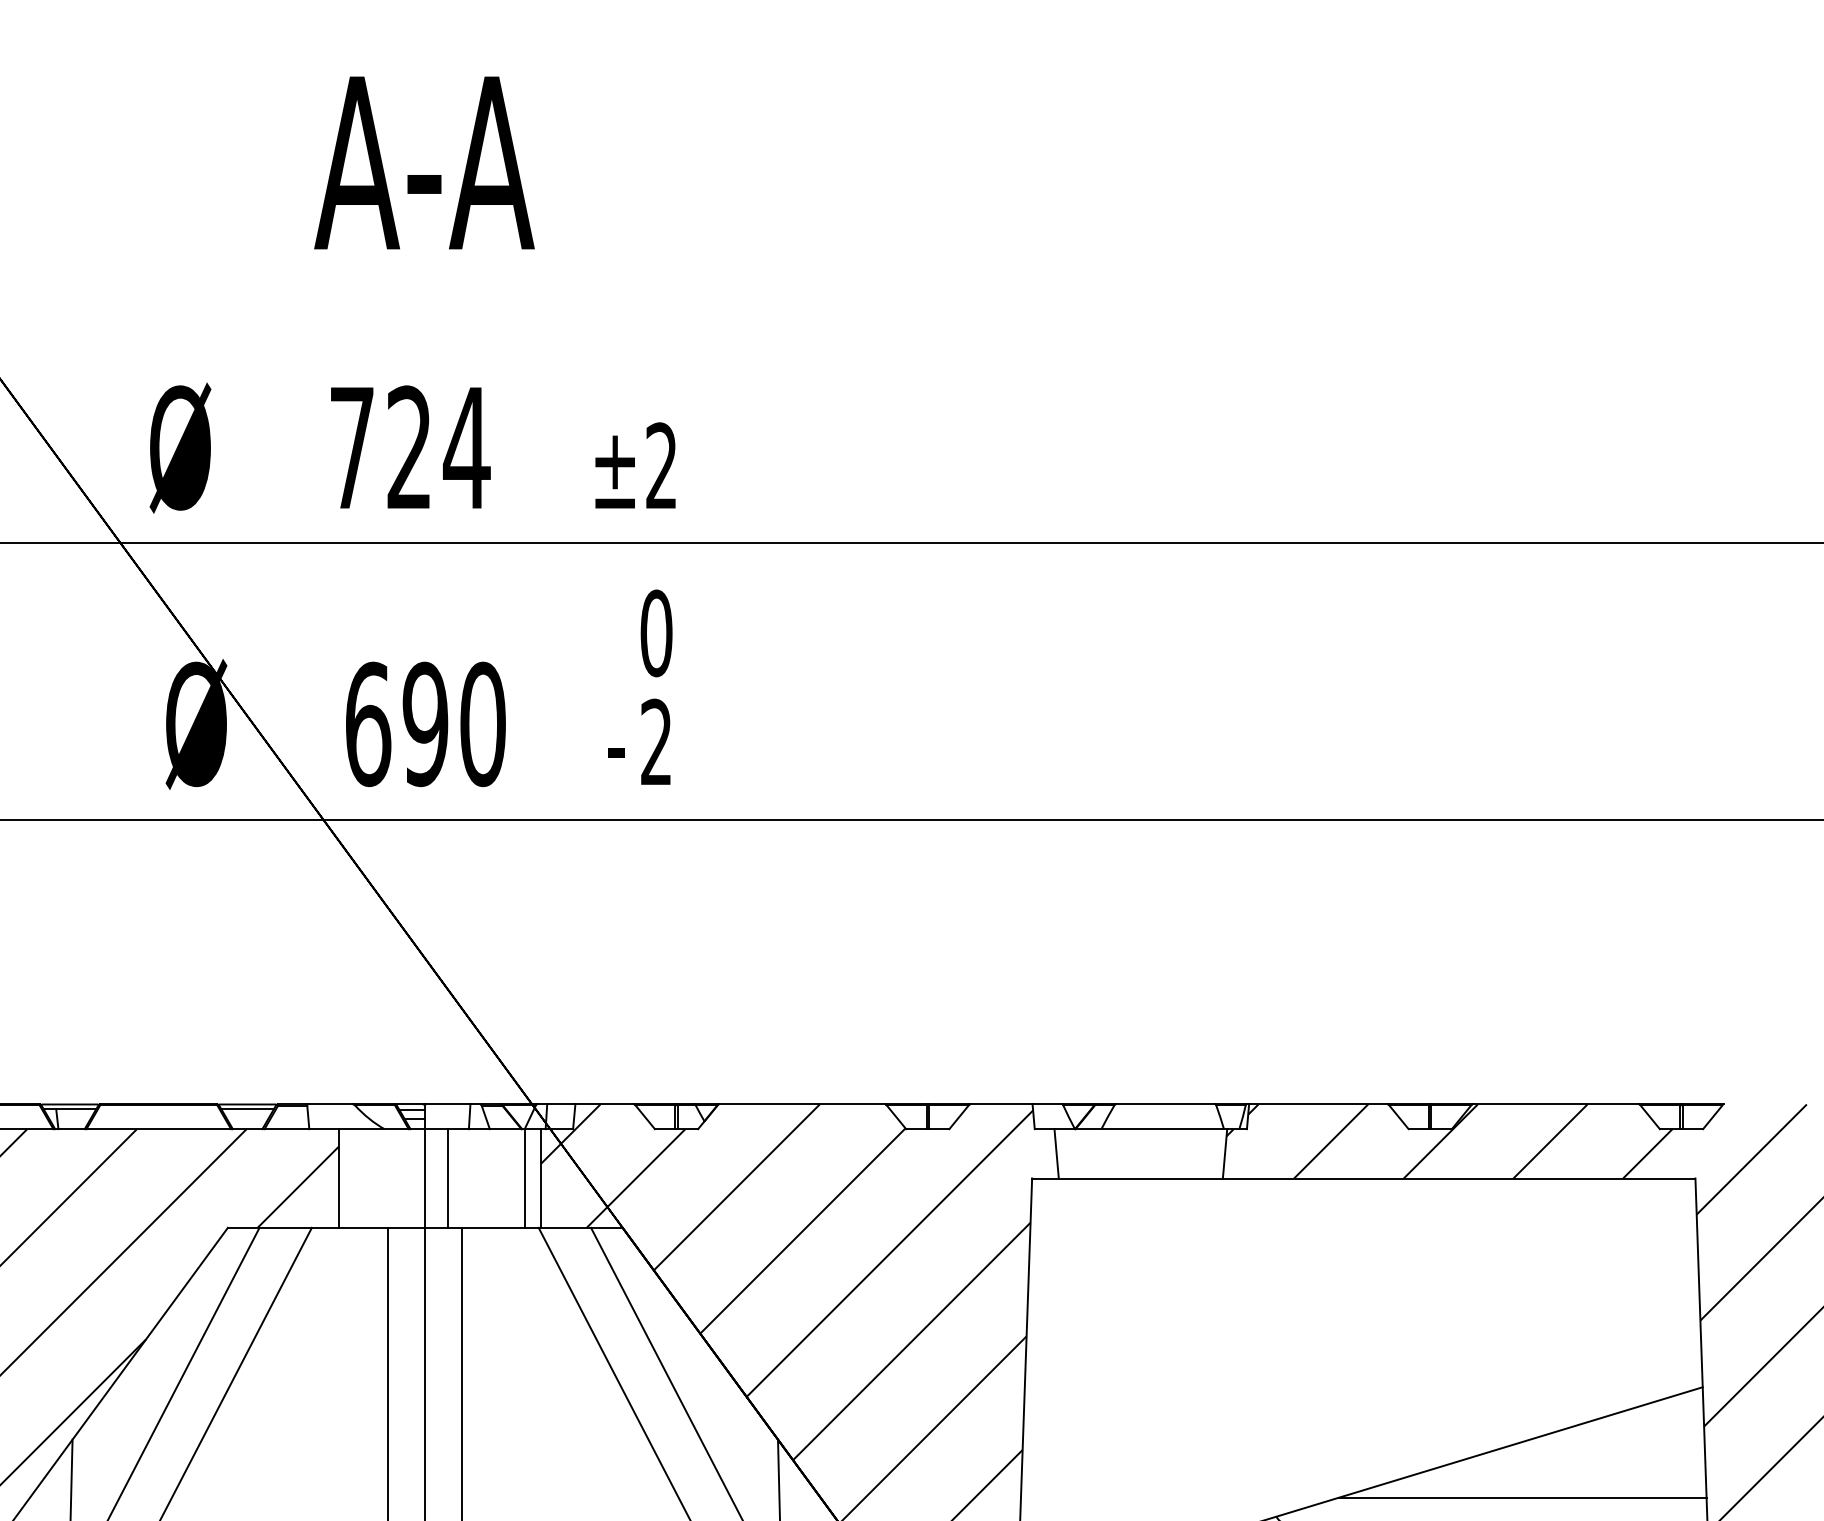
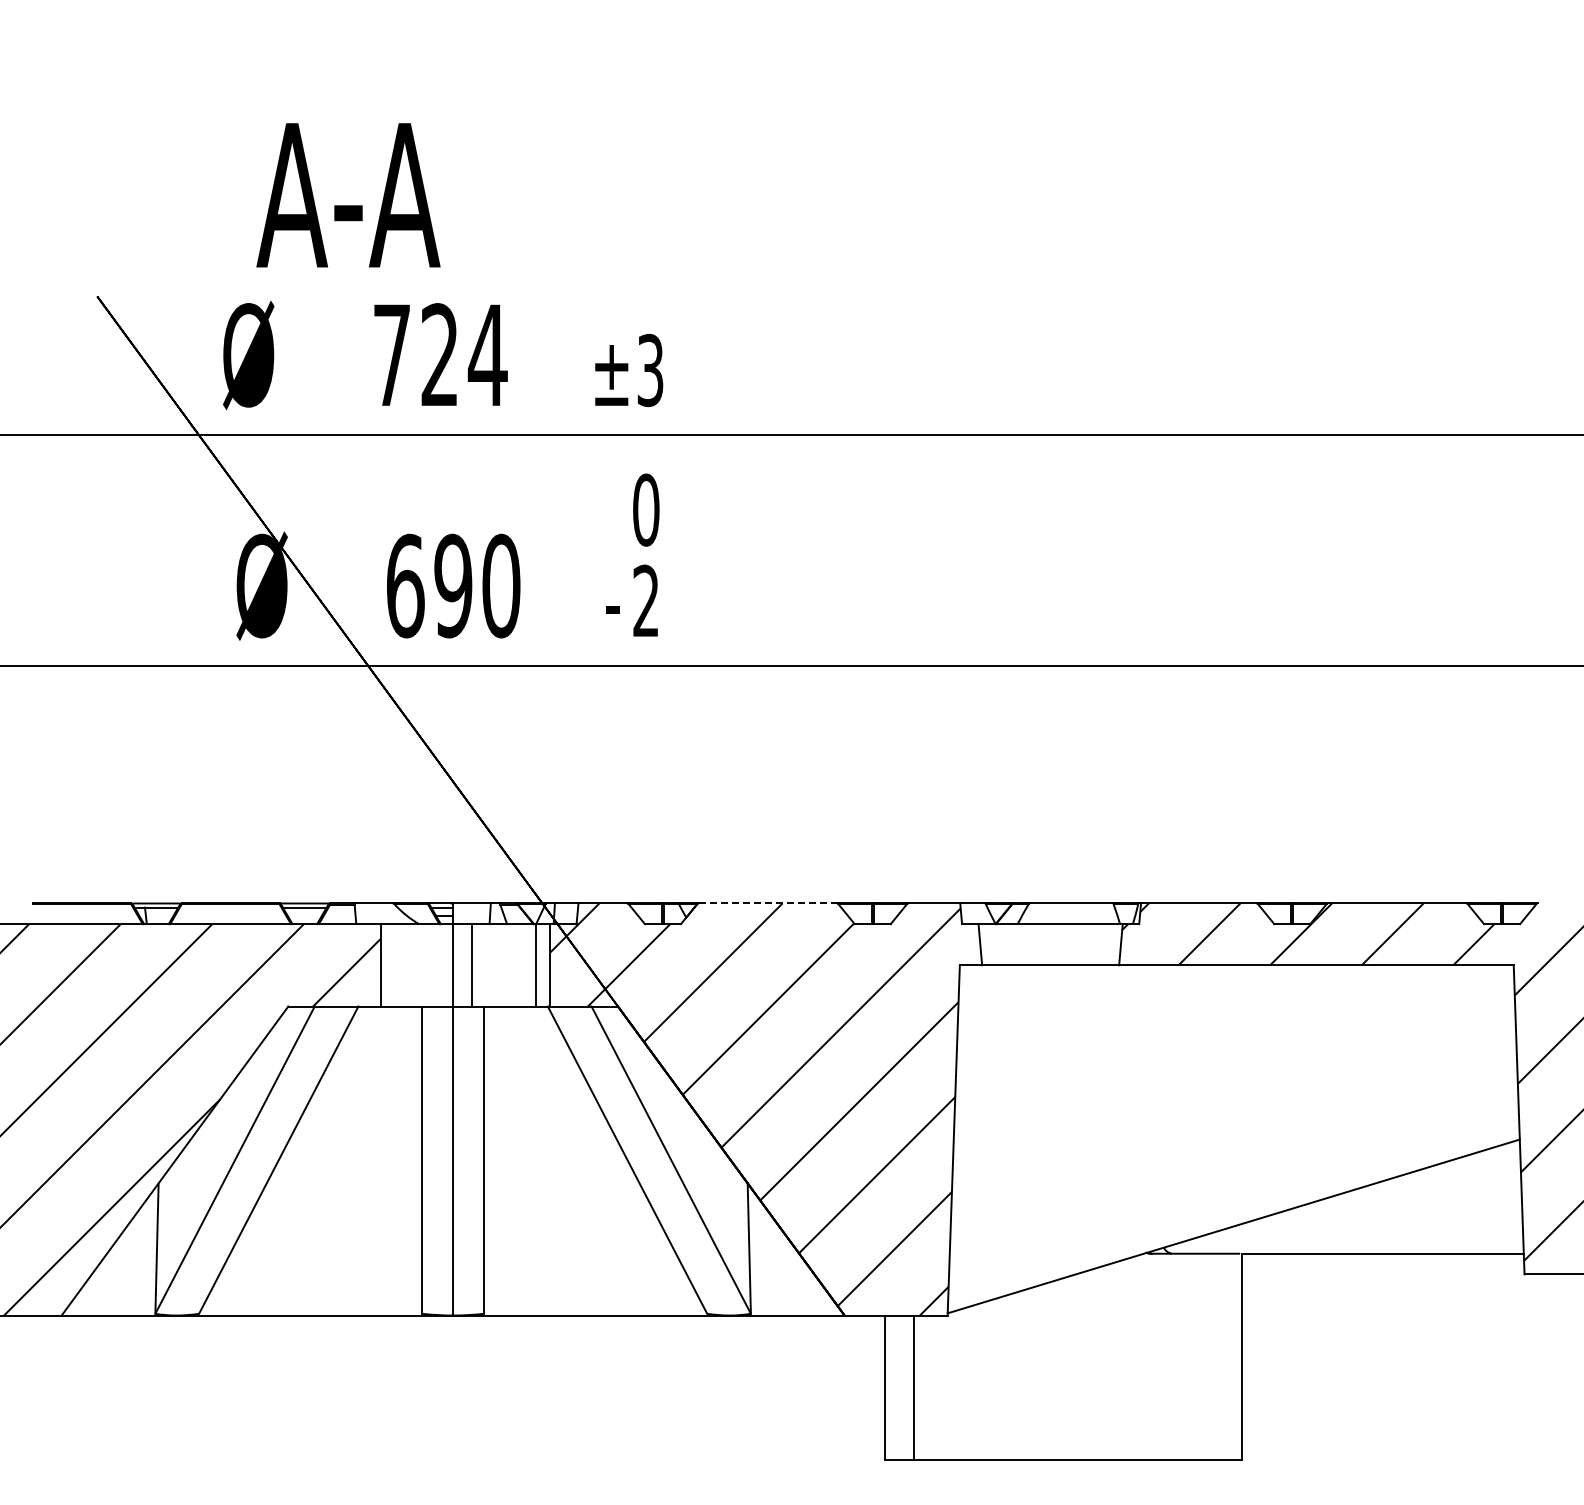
text: (424, 163) -> (348, 195), moved
text: (661, 466) -> (650, 370), ±2 -> ±3
line: (802, 1104) -> (768, 903), solid -> dashed
line: (1522, 1498) -> (1369, 1232), removed

